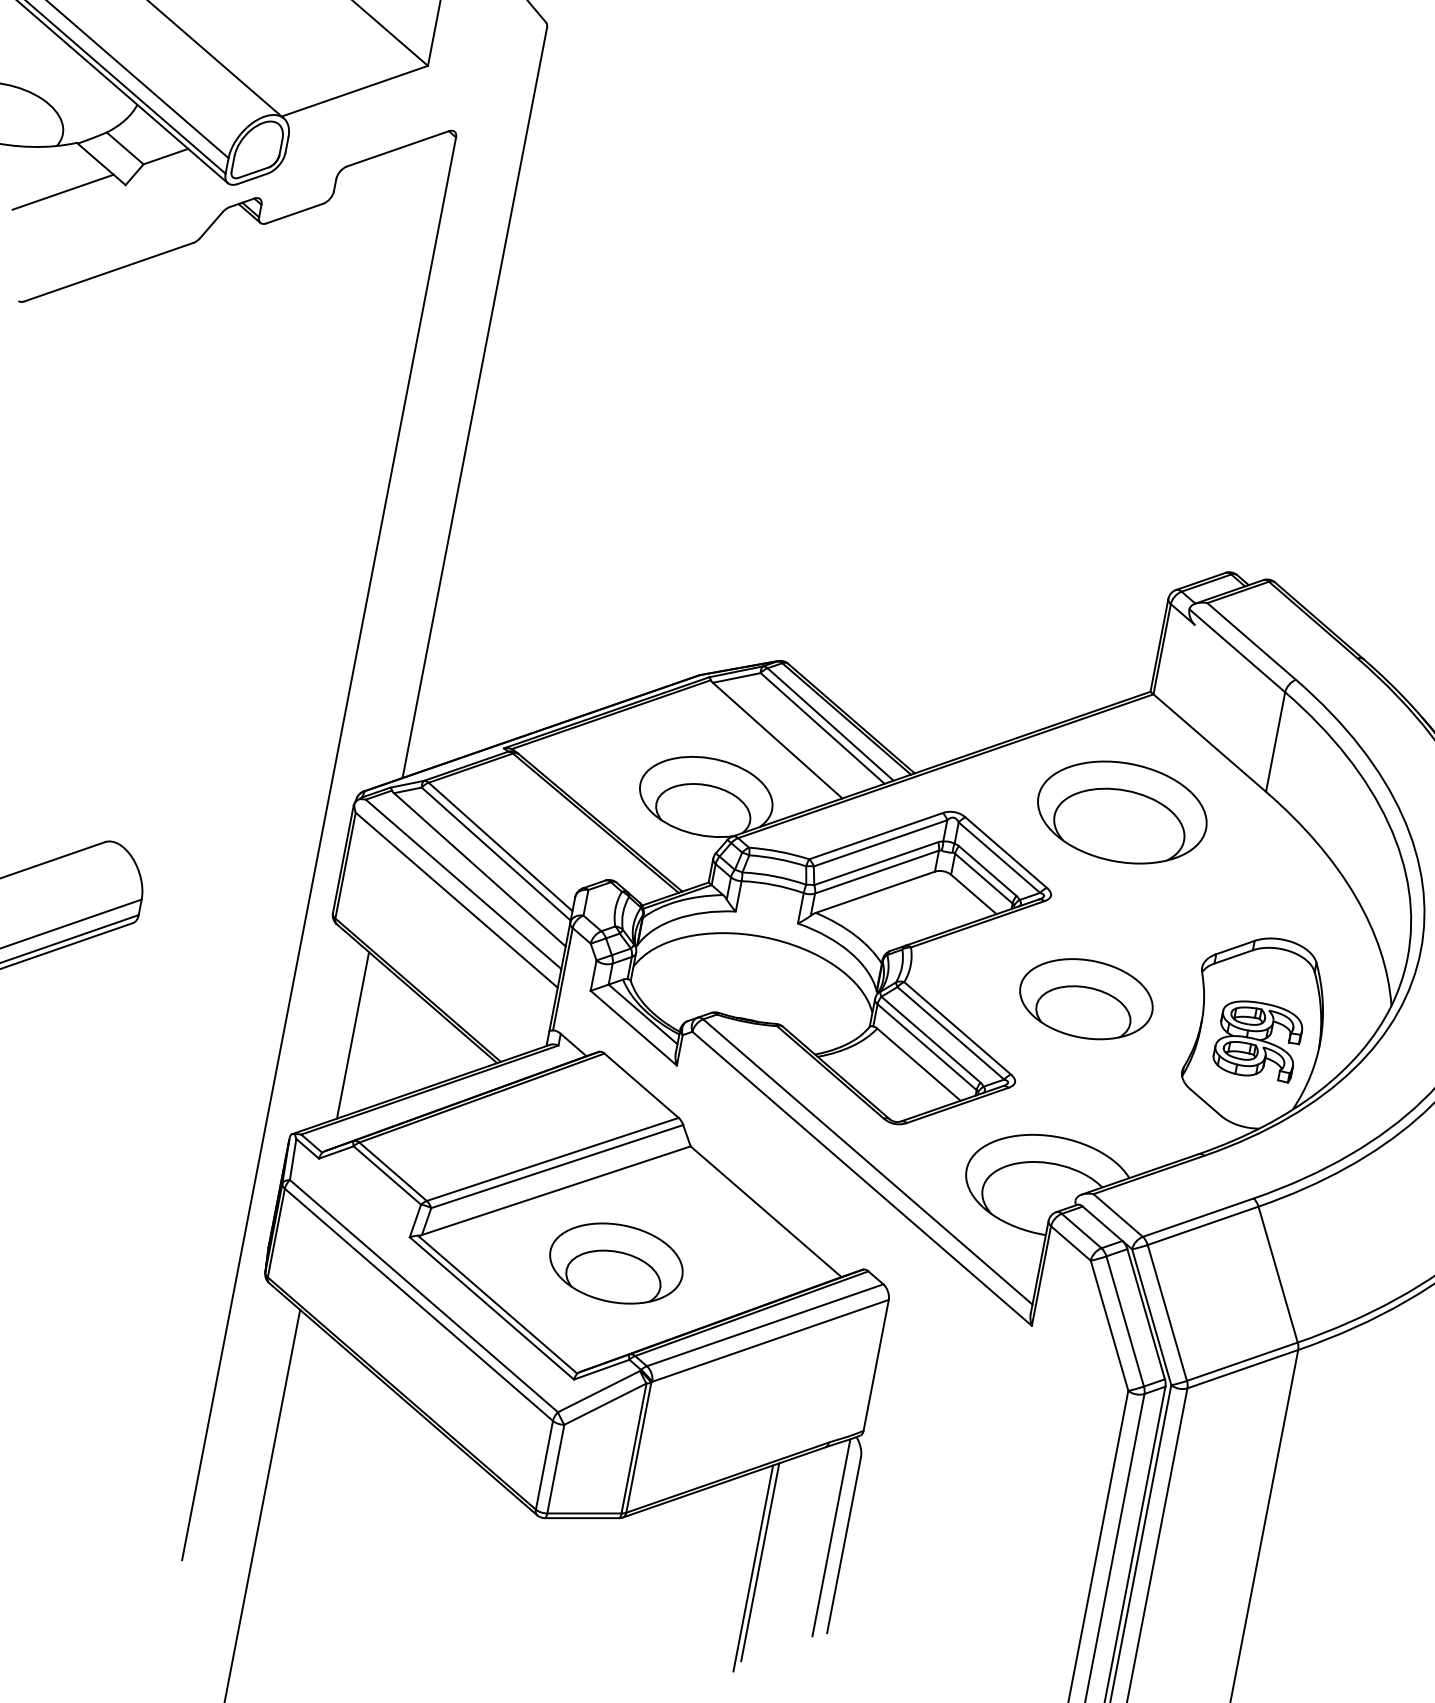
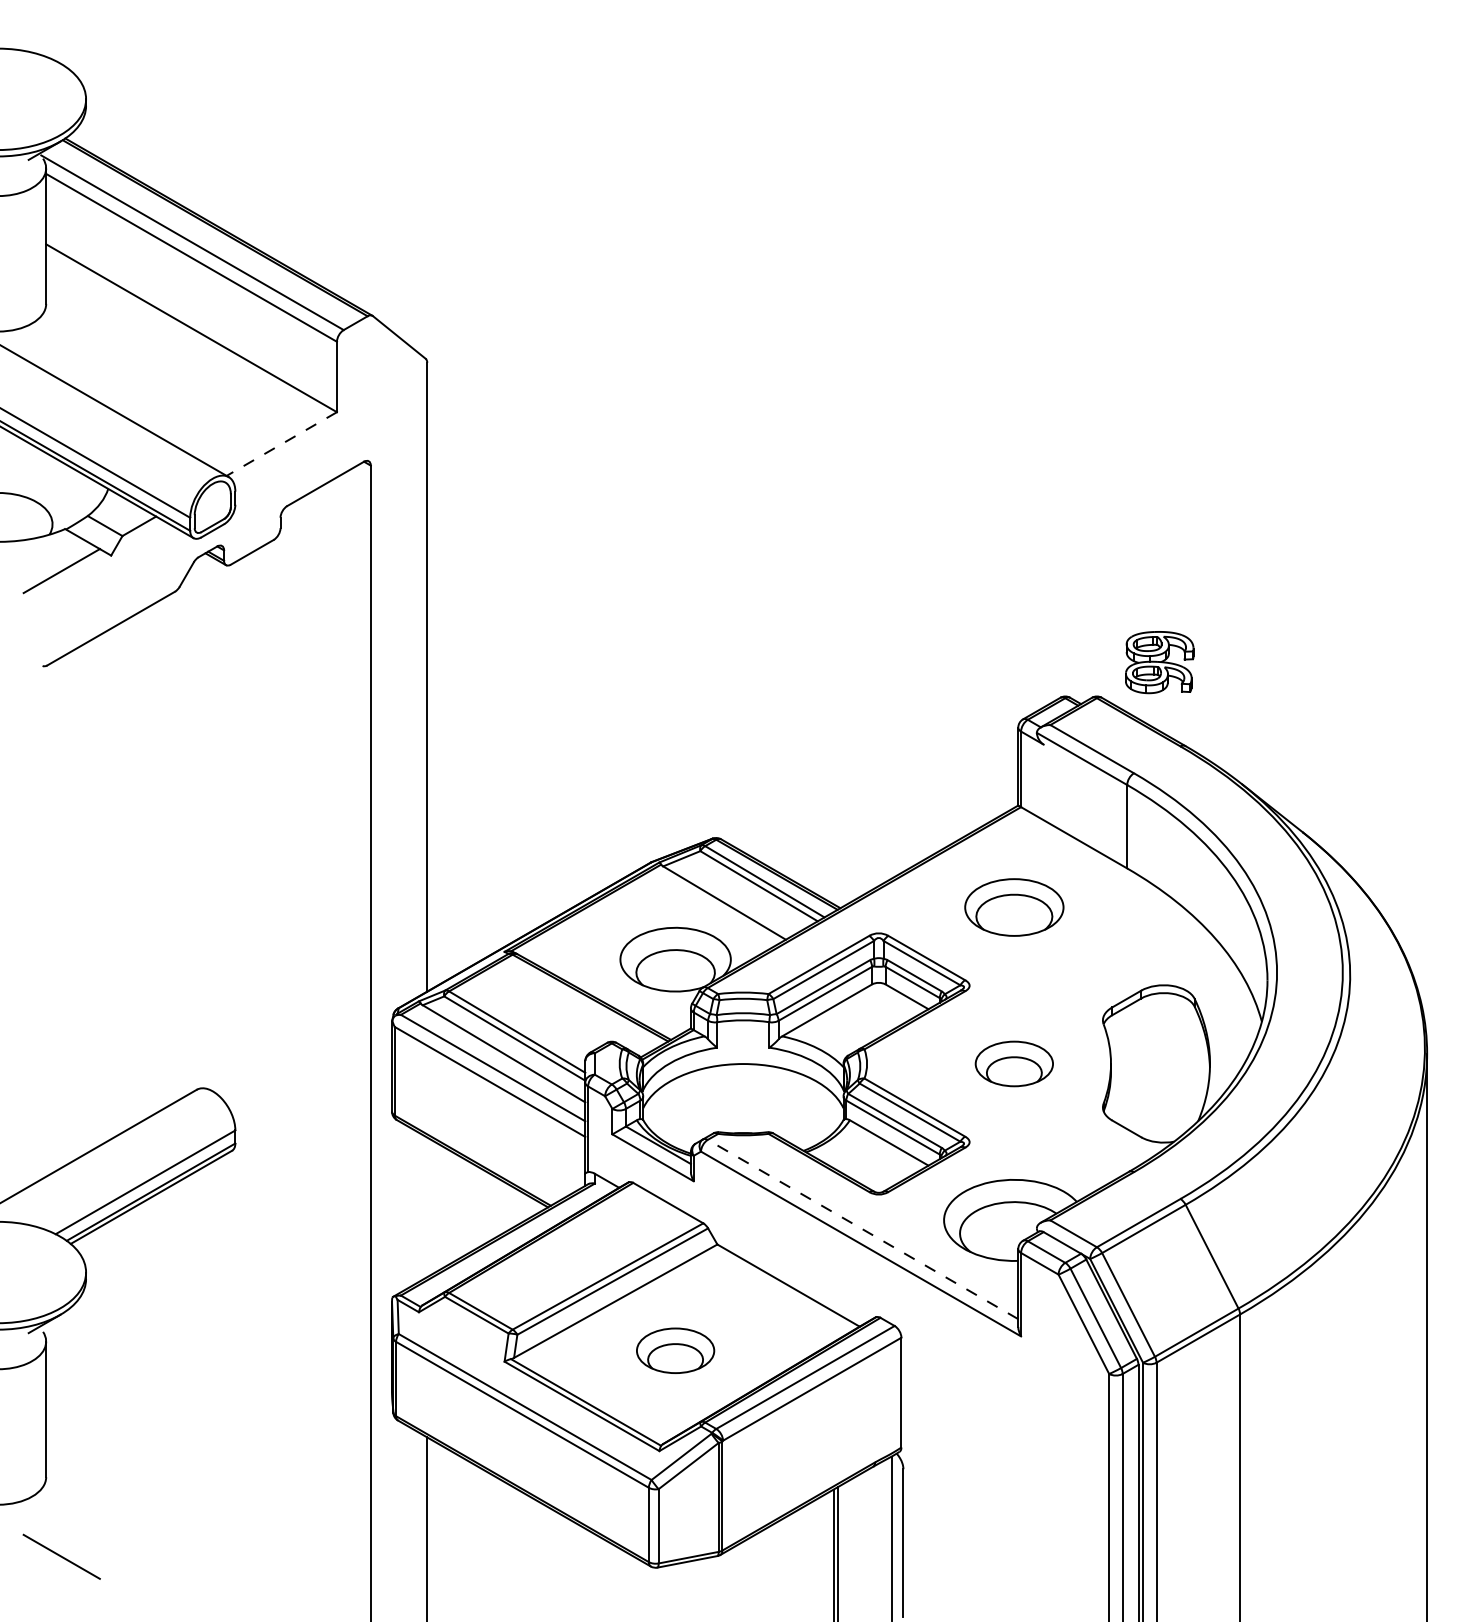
line: (354, 91) -> (281, 444), solid -> dashed
part: (1122, 812) -> (1014, 907), size x0.7
part: (1086, 998) -> (1014, 1063), size x0.7
line: (353, 1035) -> (427, 1207), removed
part: (1258, 1040) -> (1159, 662), moved
line: (867, 1161) -> (862, 1229), solid -> dashed
part: (616, 1263) -> (675, 1350), size x0.7

